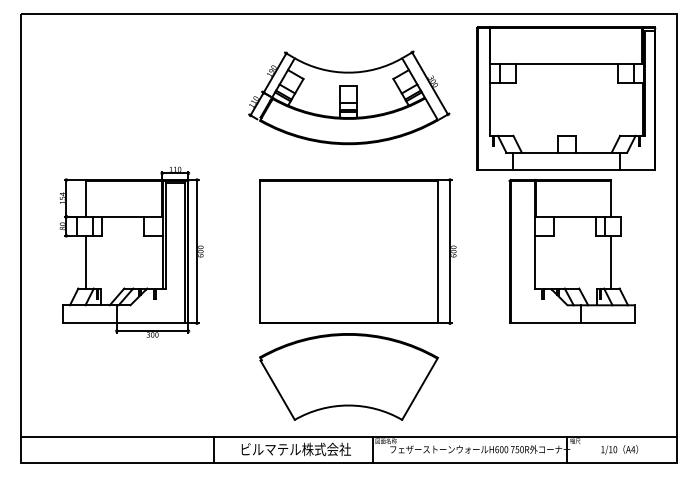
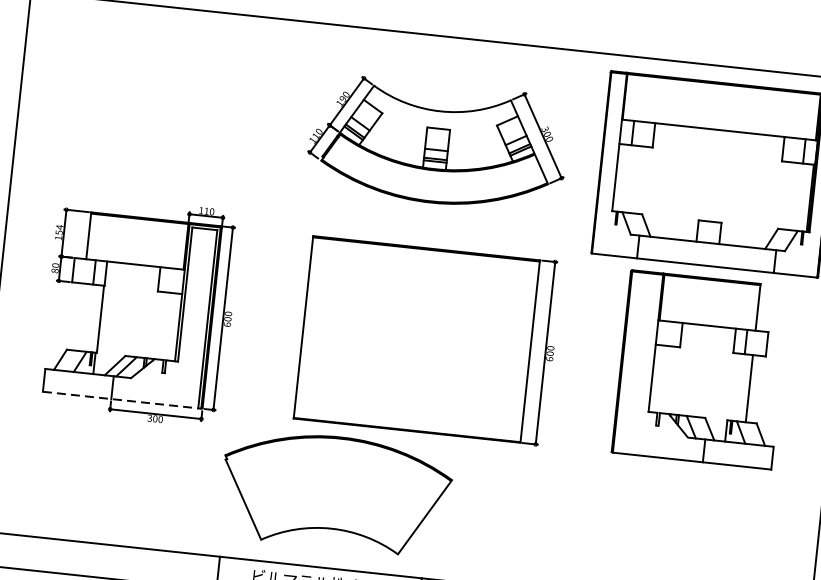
line: (85, 261) -> (100, 318), moved
line: (125, 323) -> (122, 400), solid -> dashed
part: (348, 376) -> (335, 491), moved

